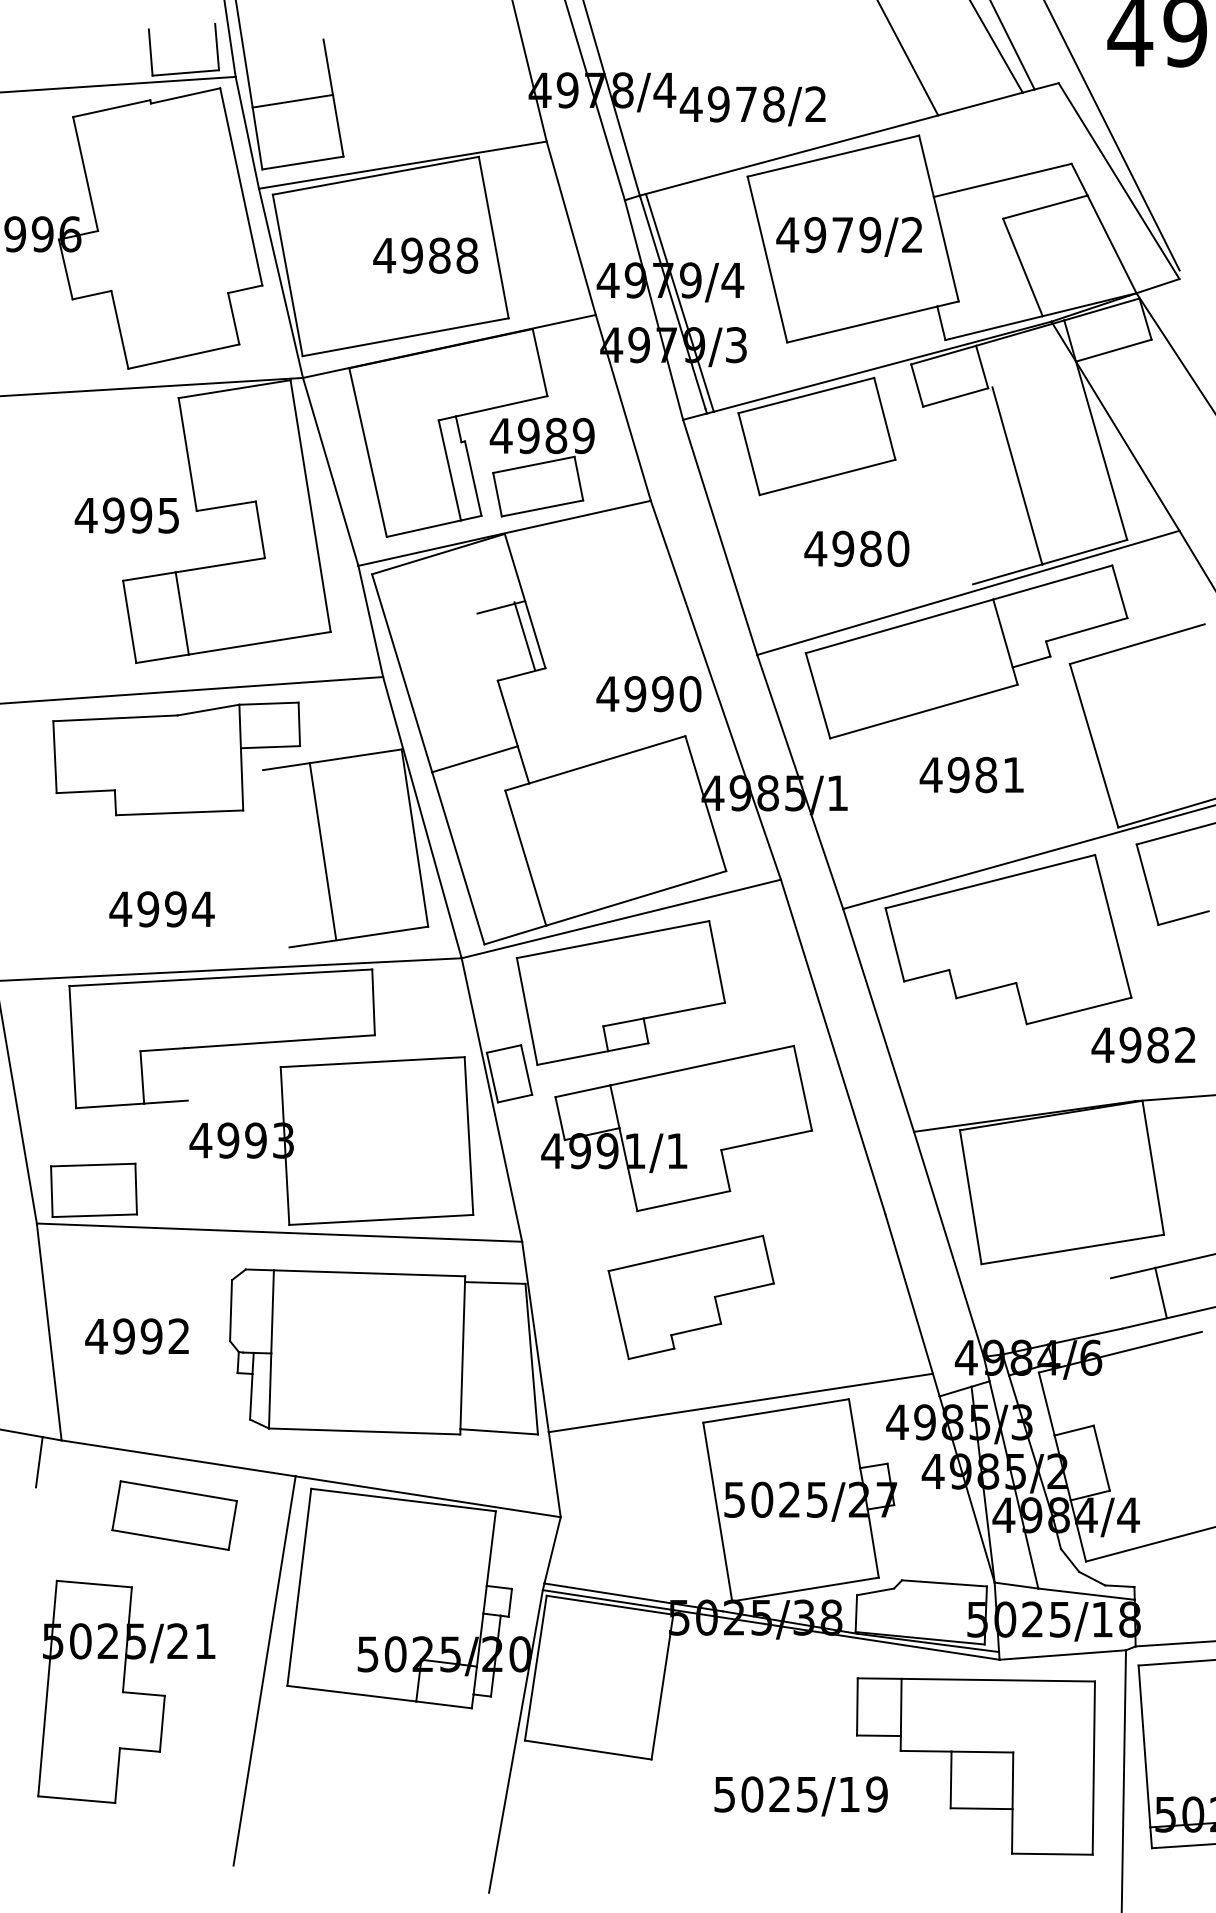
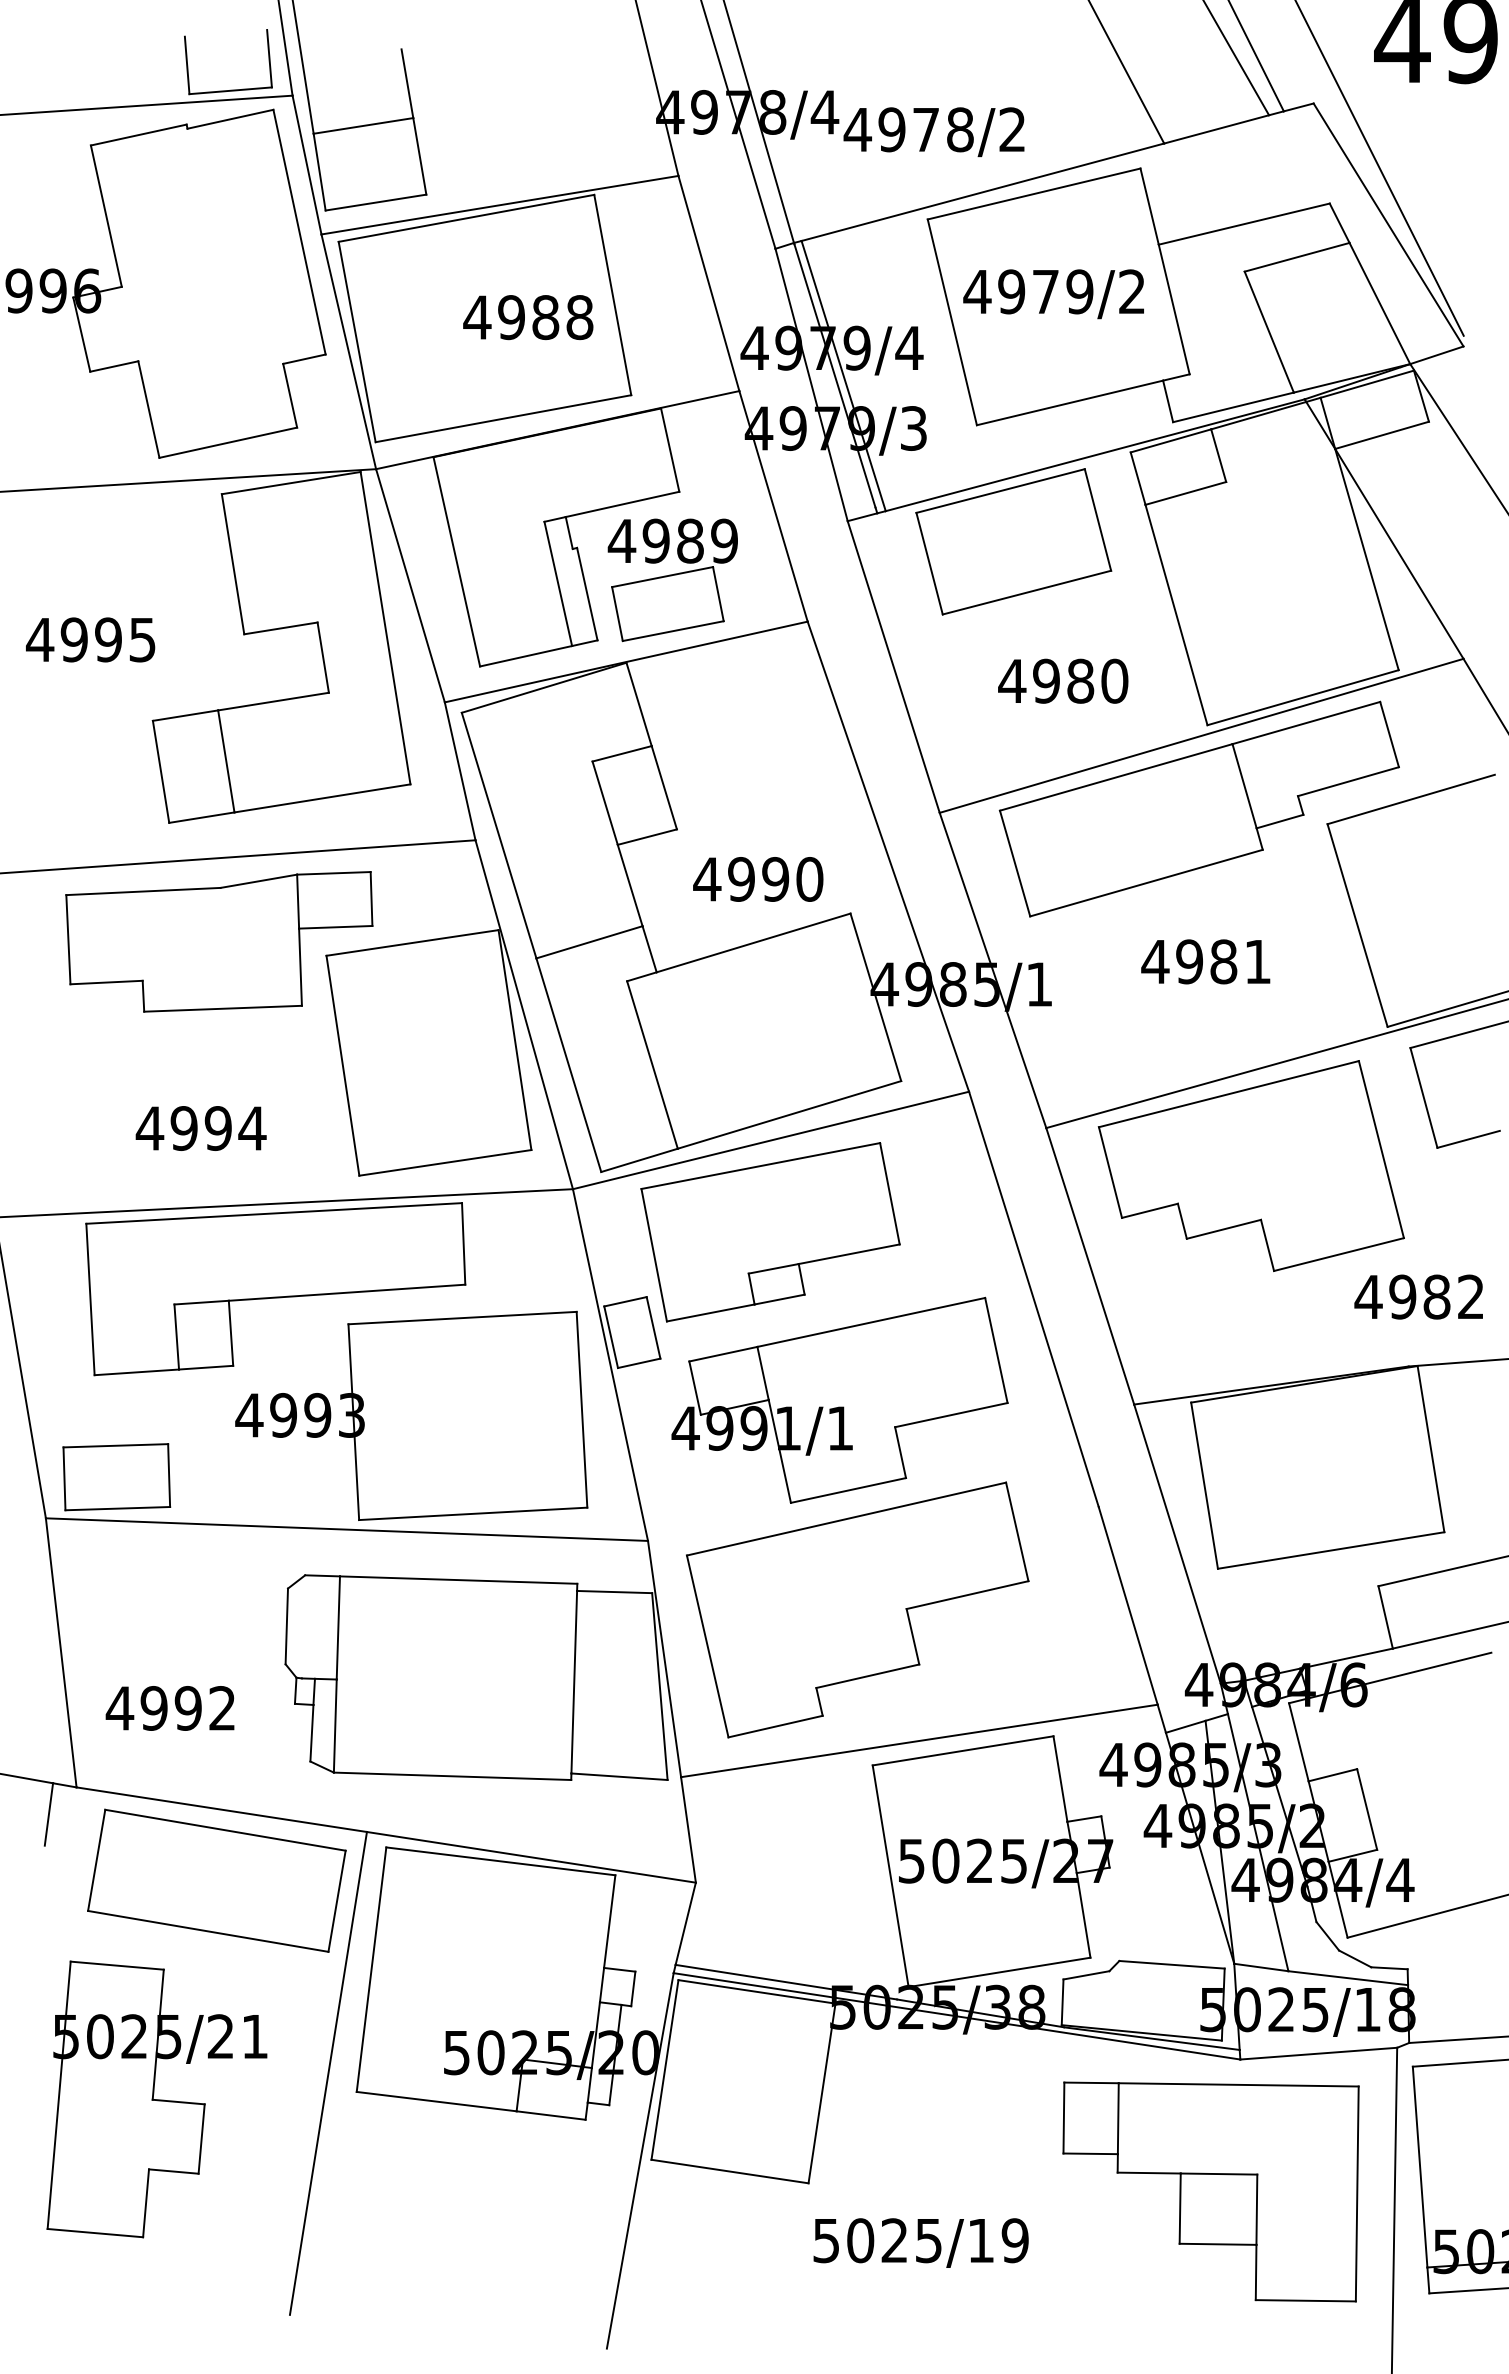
line: (1017, 475) -> (1176, 614), moved
text: (126, 515) -> (90, 639), moved
line: (524, 635) -> (604, 802), moved
text: (649, 694) -> (758, 879), moved
line: (322, 851) -> (342, 1065), moved
line: (185, 1073) -> (230, 1332), added
line: (1160, 1293) -> (1385, 1617), moved
part: (691, 1297) -> (857, 1609), size x1.67
text: (136, 1336) -> (169, 1708), moved
part: (174, 1515) -> (216, 1880), size x1.67
text: (800, 1795) -> (920, 2242), moved

